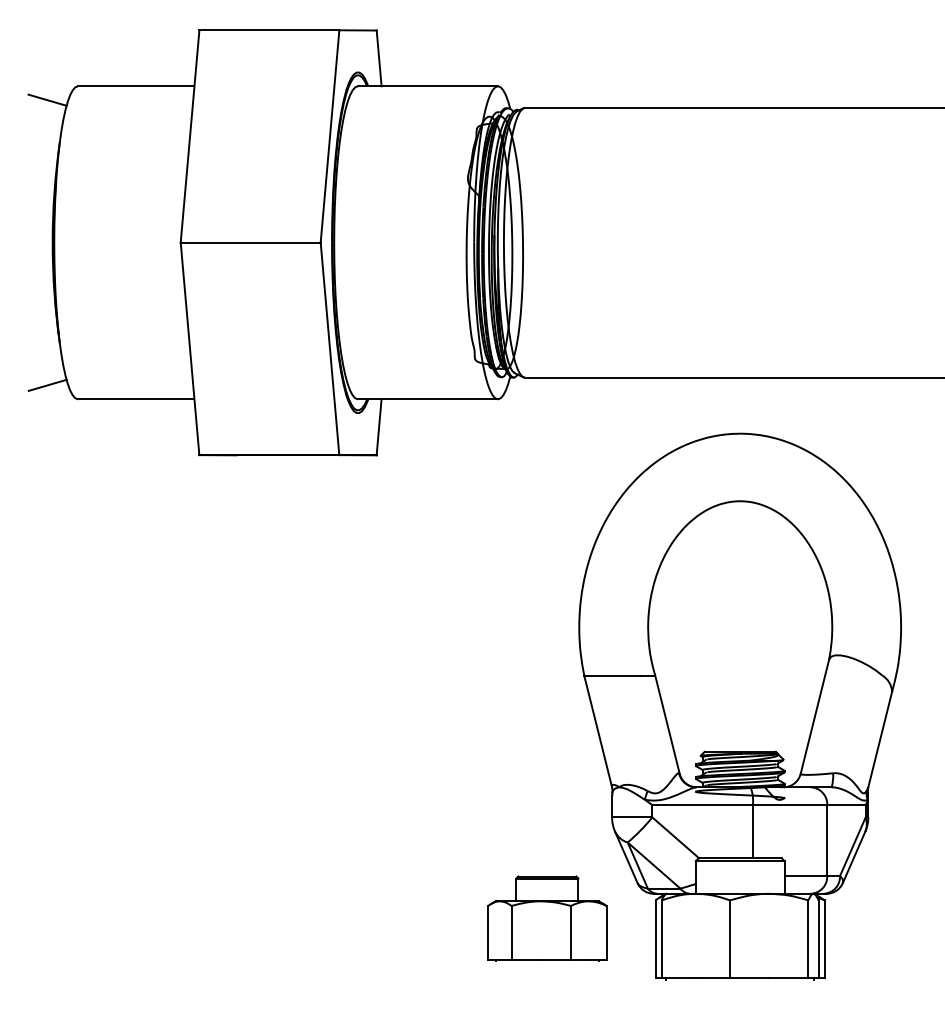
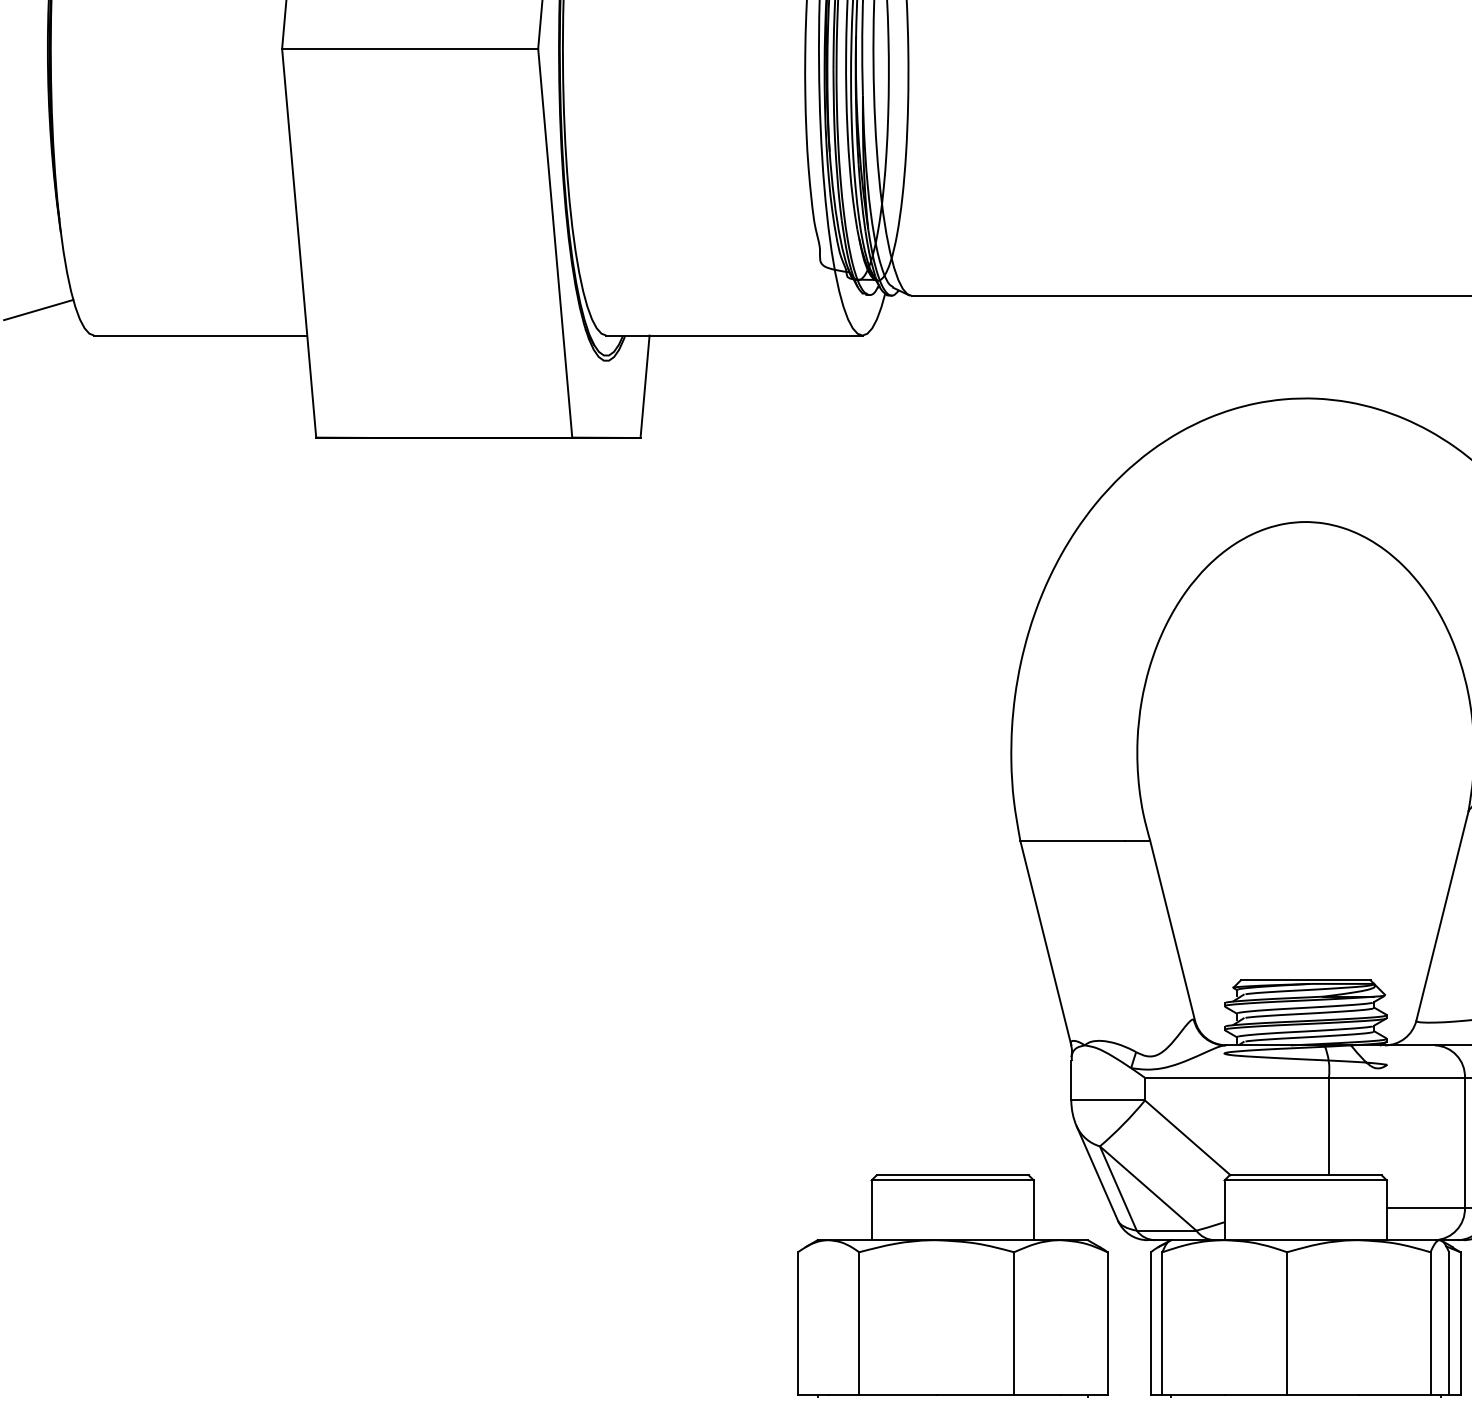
part: (547, 918) -> (953, 1285), size x1.43

